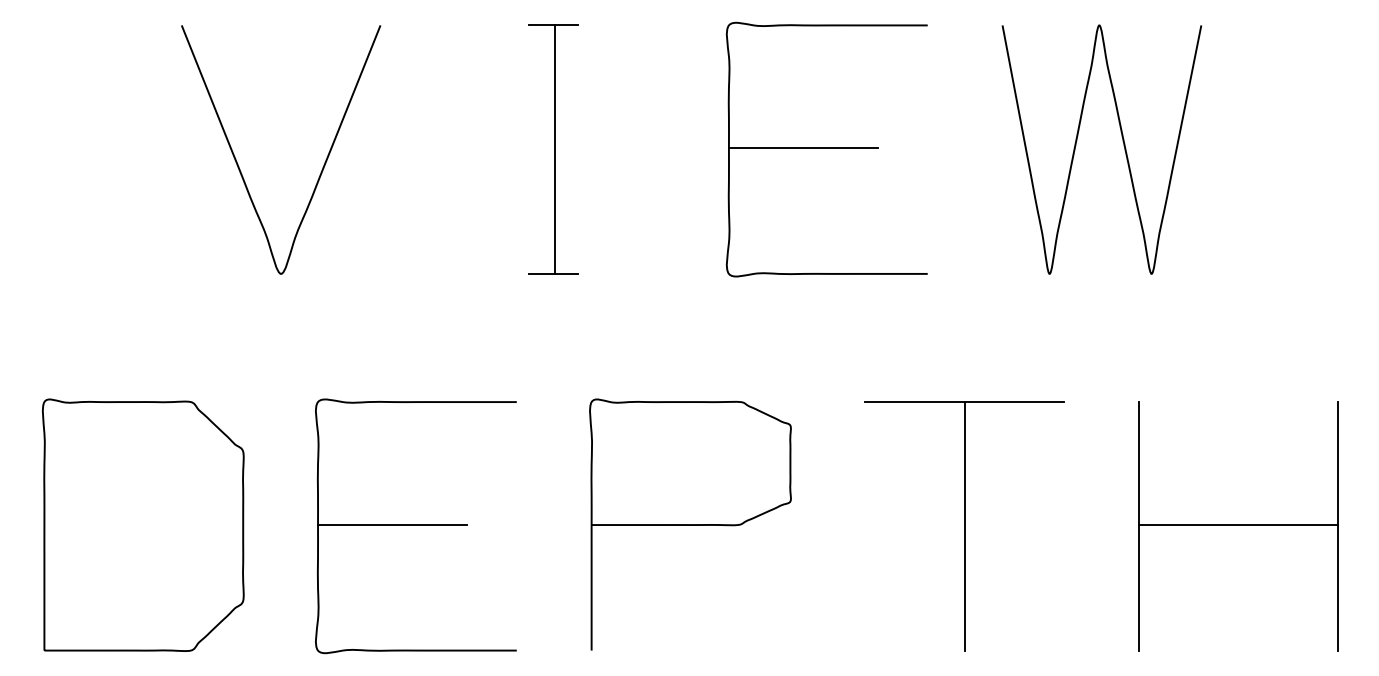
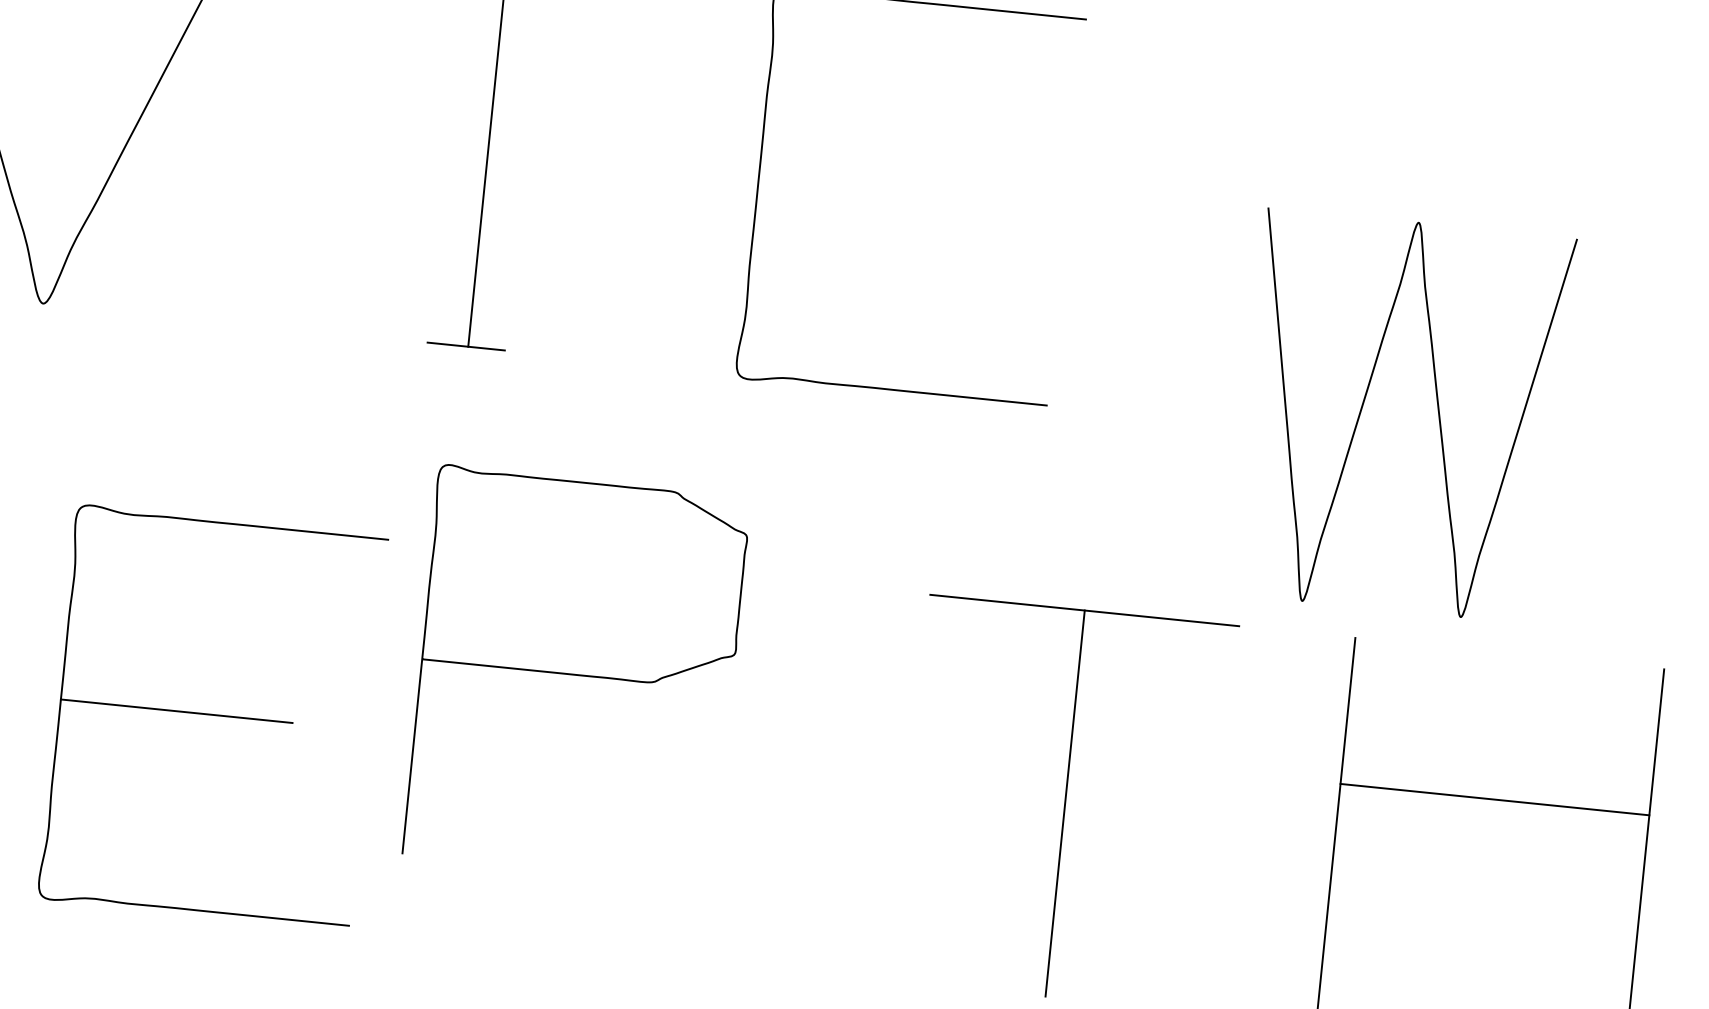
curve: (1123, 146) -> (1437, 414), moved
line: (803, 148) -> (874, 191), removed
curve: (690, 524) -> (575, 674), moved
line: (1237, 525) -> (1493, 800), moved

